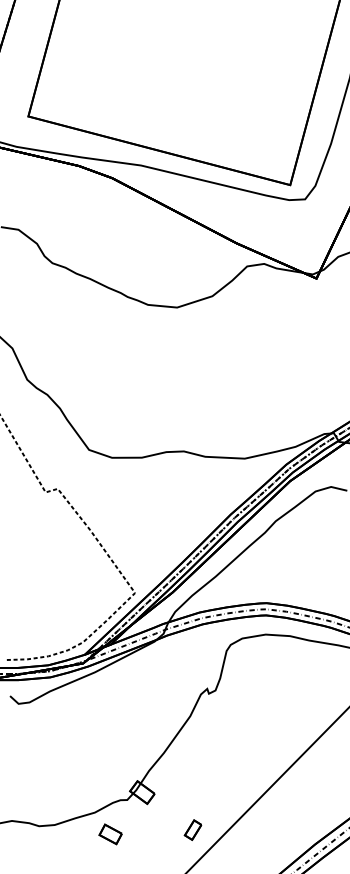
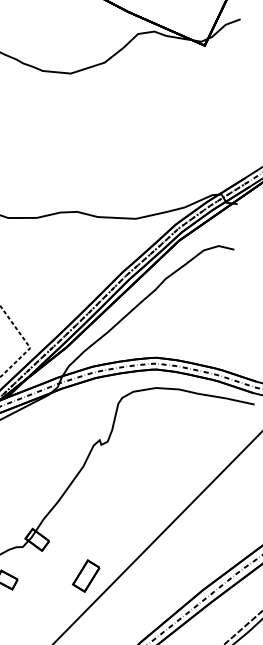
part: (192, 829) -> (85, 575), size x1.67

